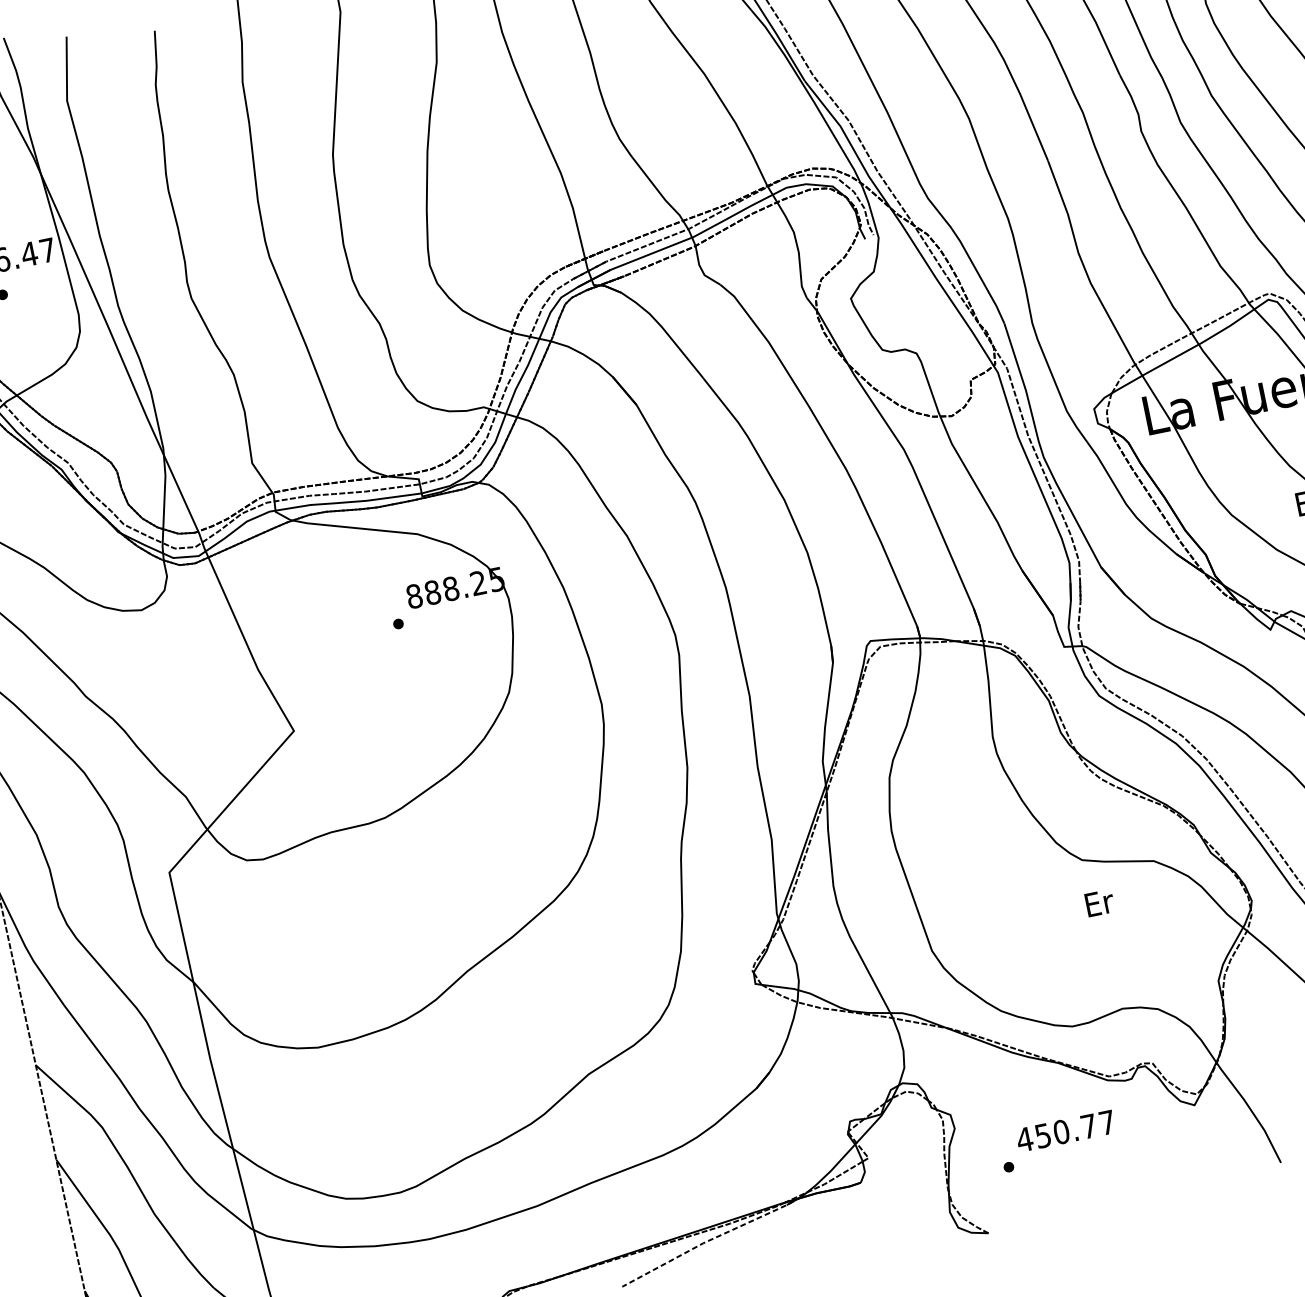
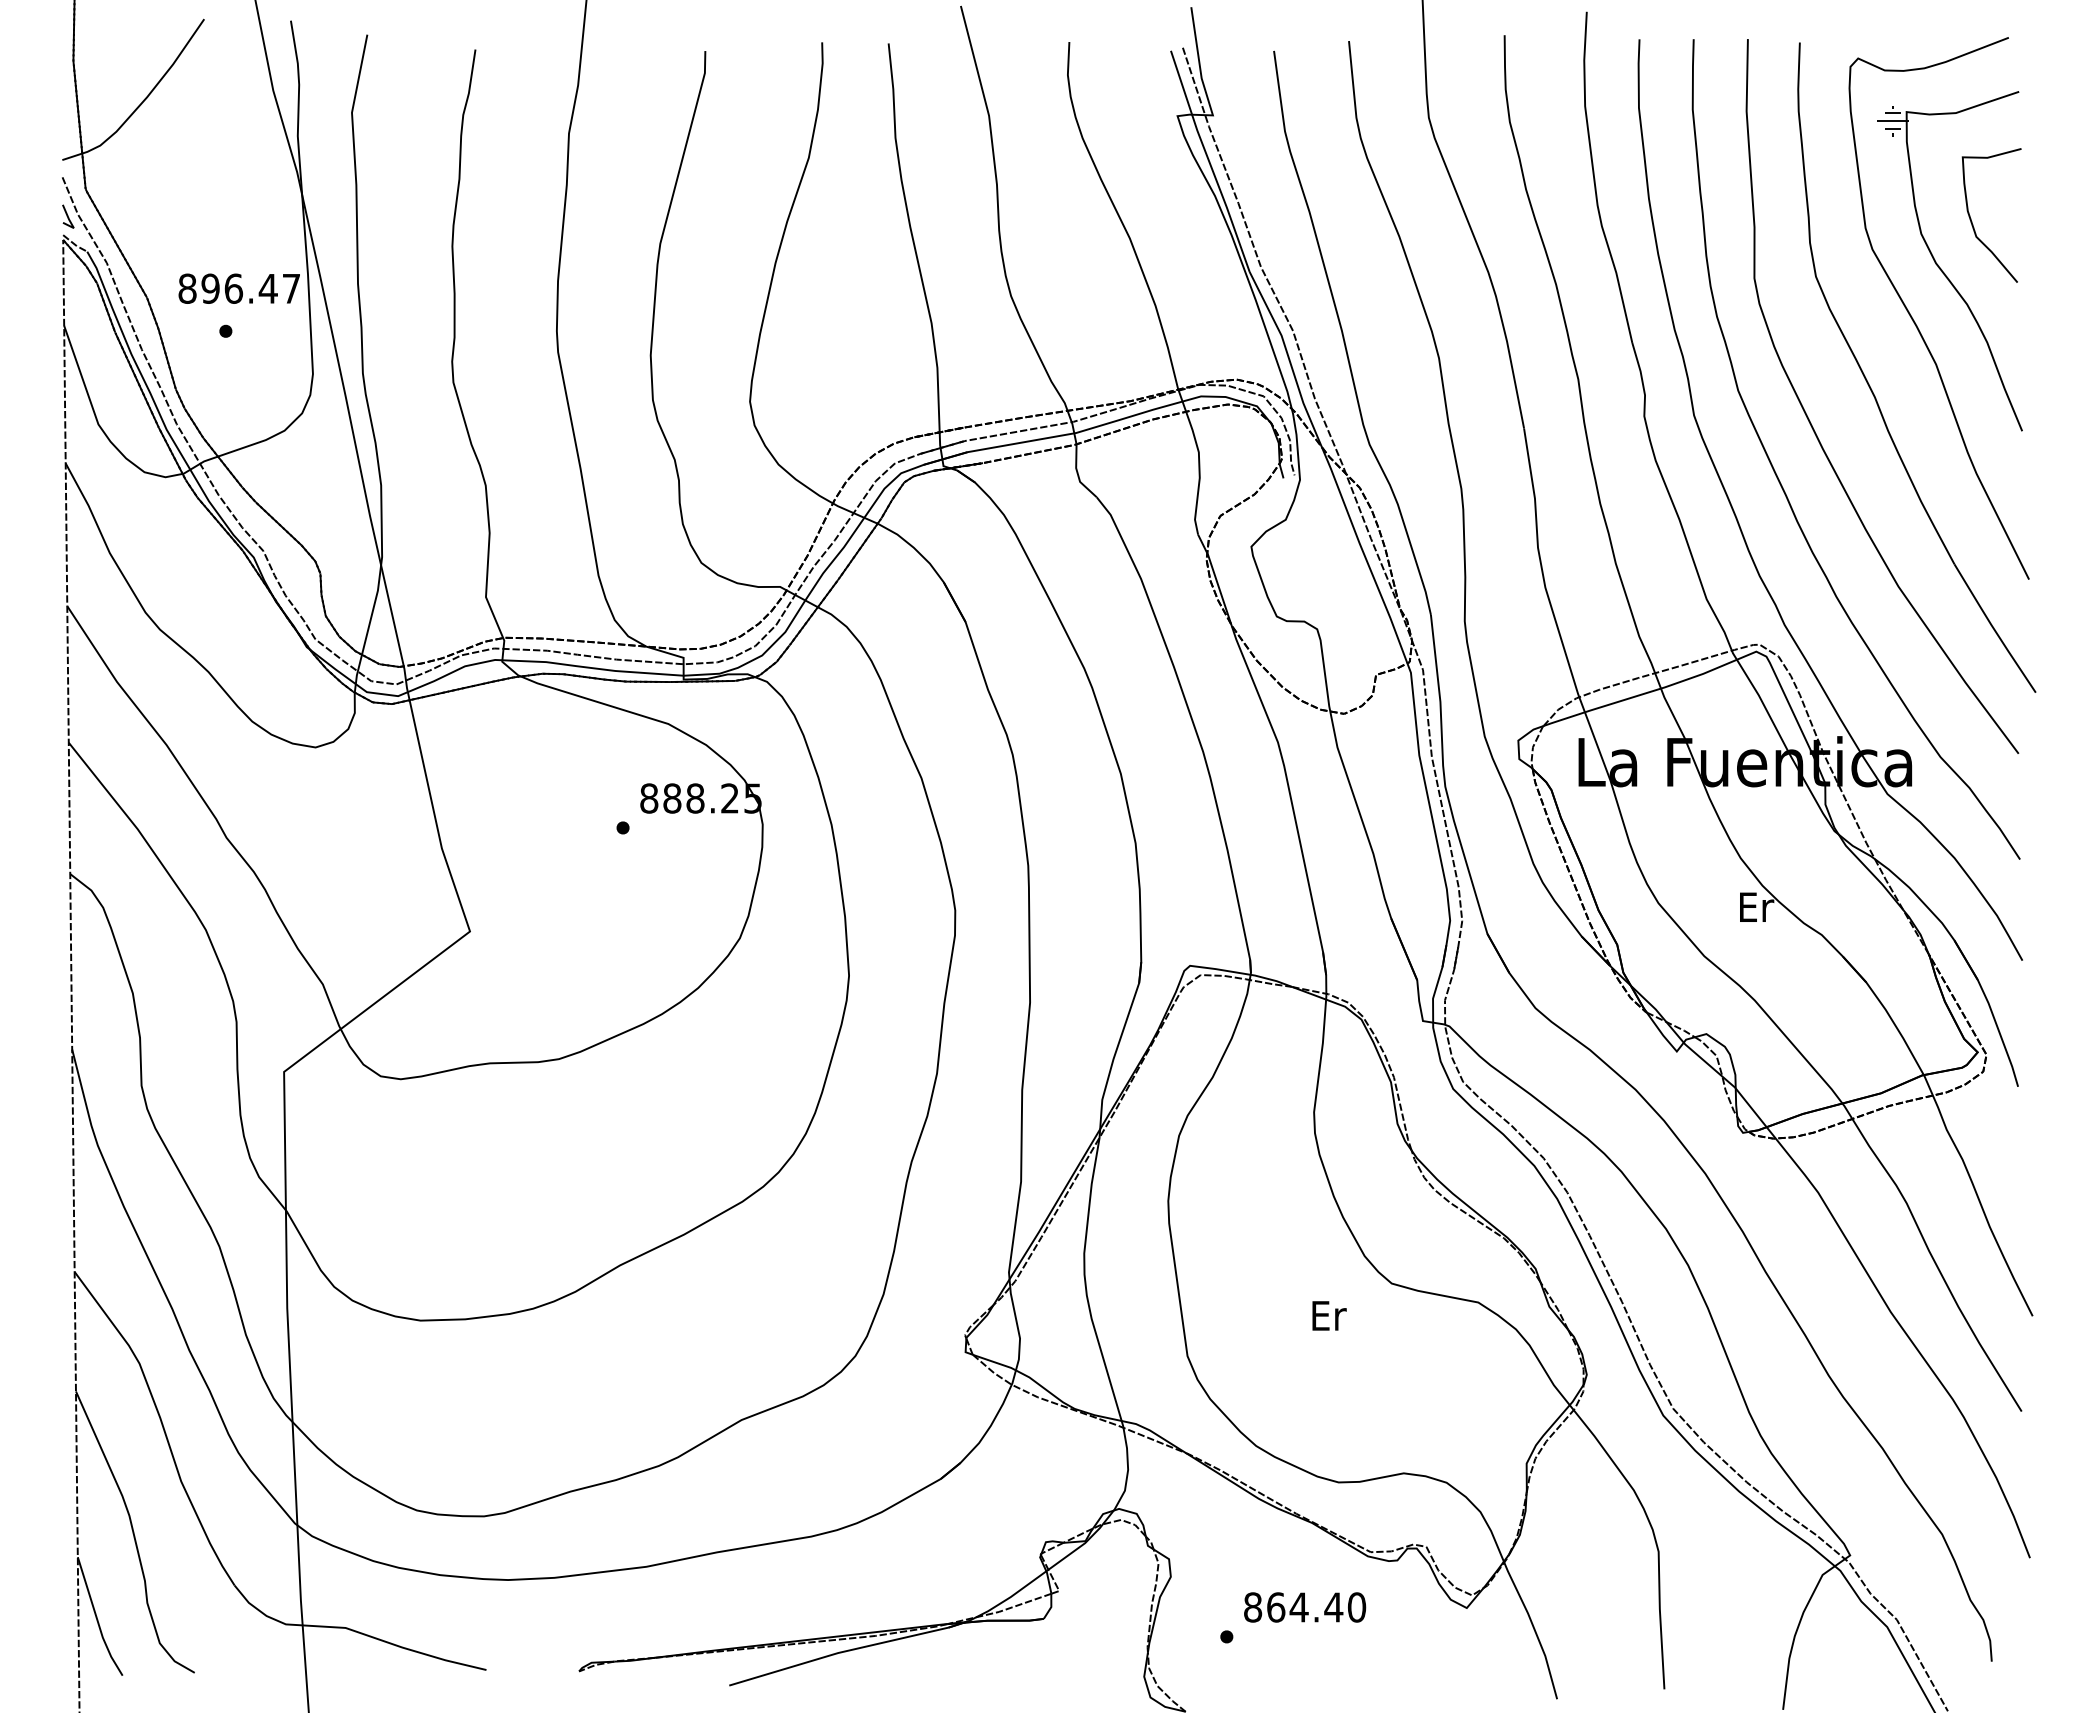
text: (1099, 902) -> (1329, 1315), moved
text: (1065, 1131) -> (1304, 1607), 450.77 -> 864.40
line: (711, 1239) -> (848, 1650), dashed -> solid

